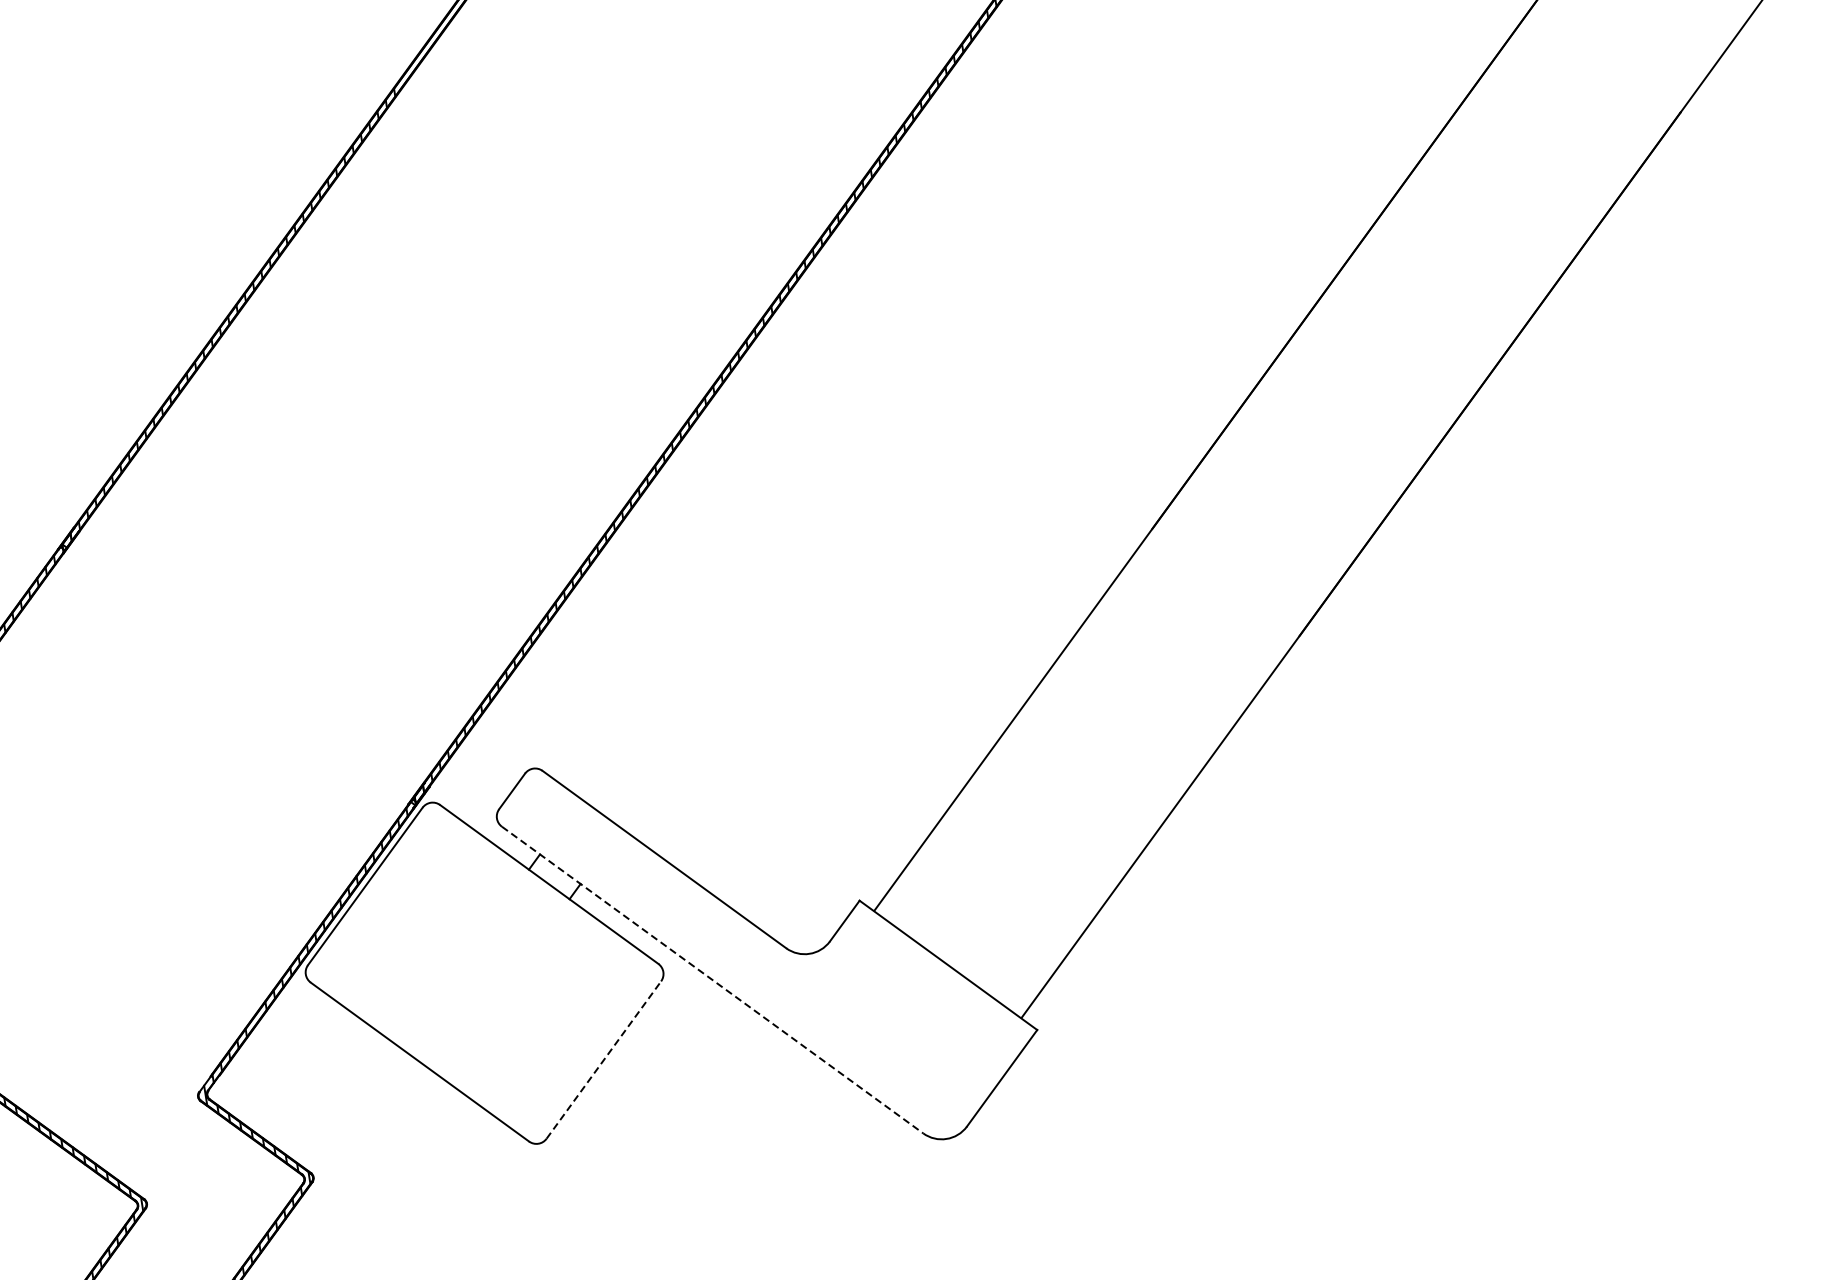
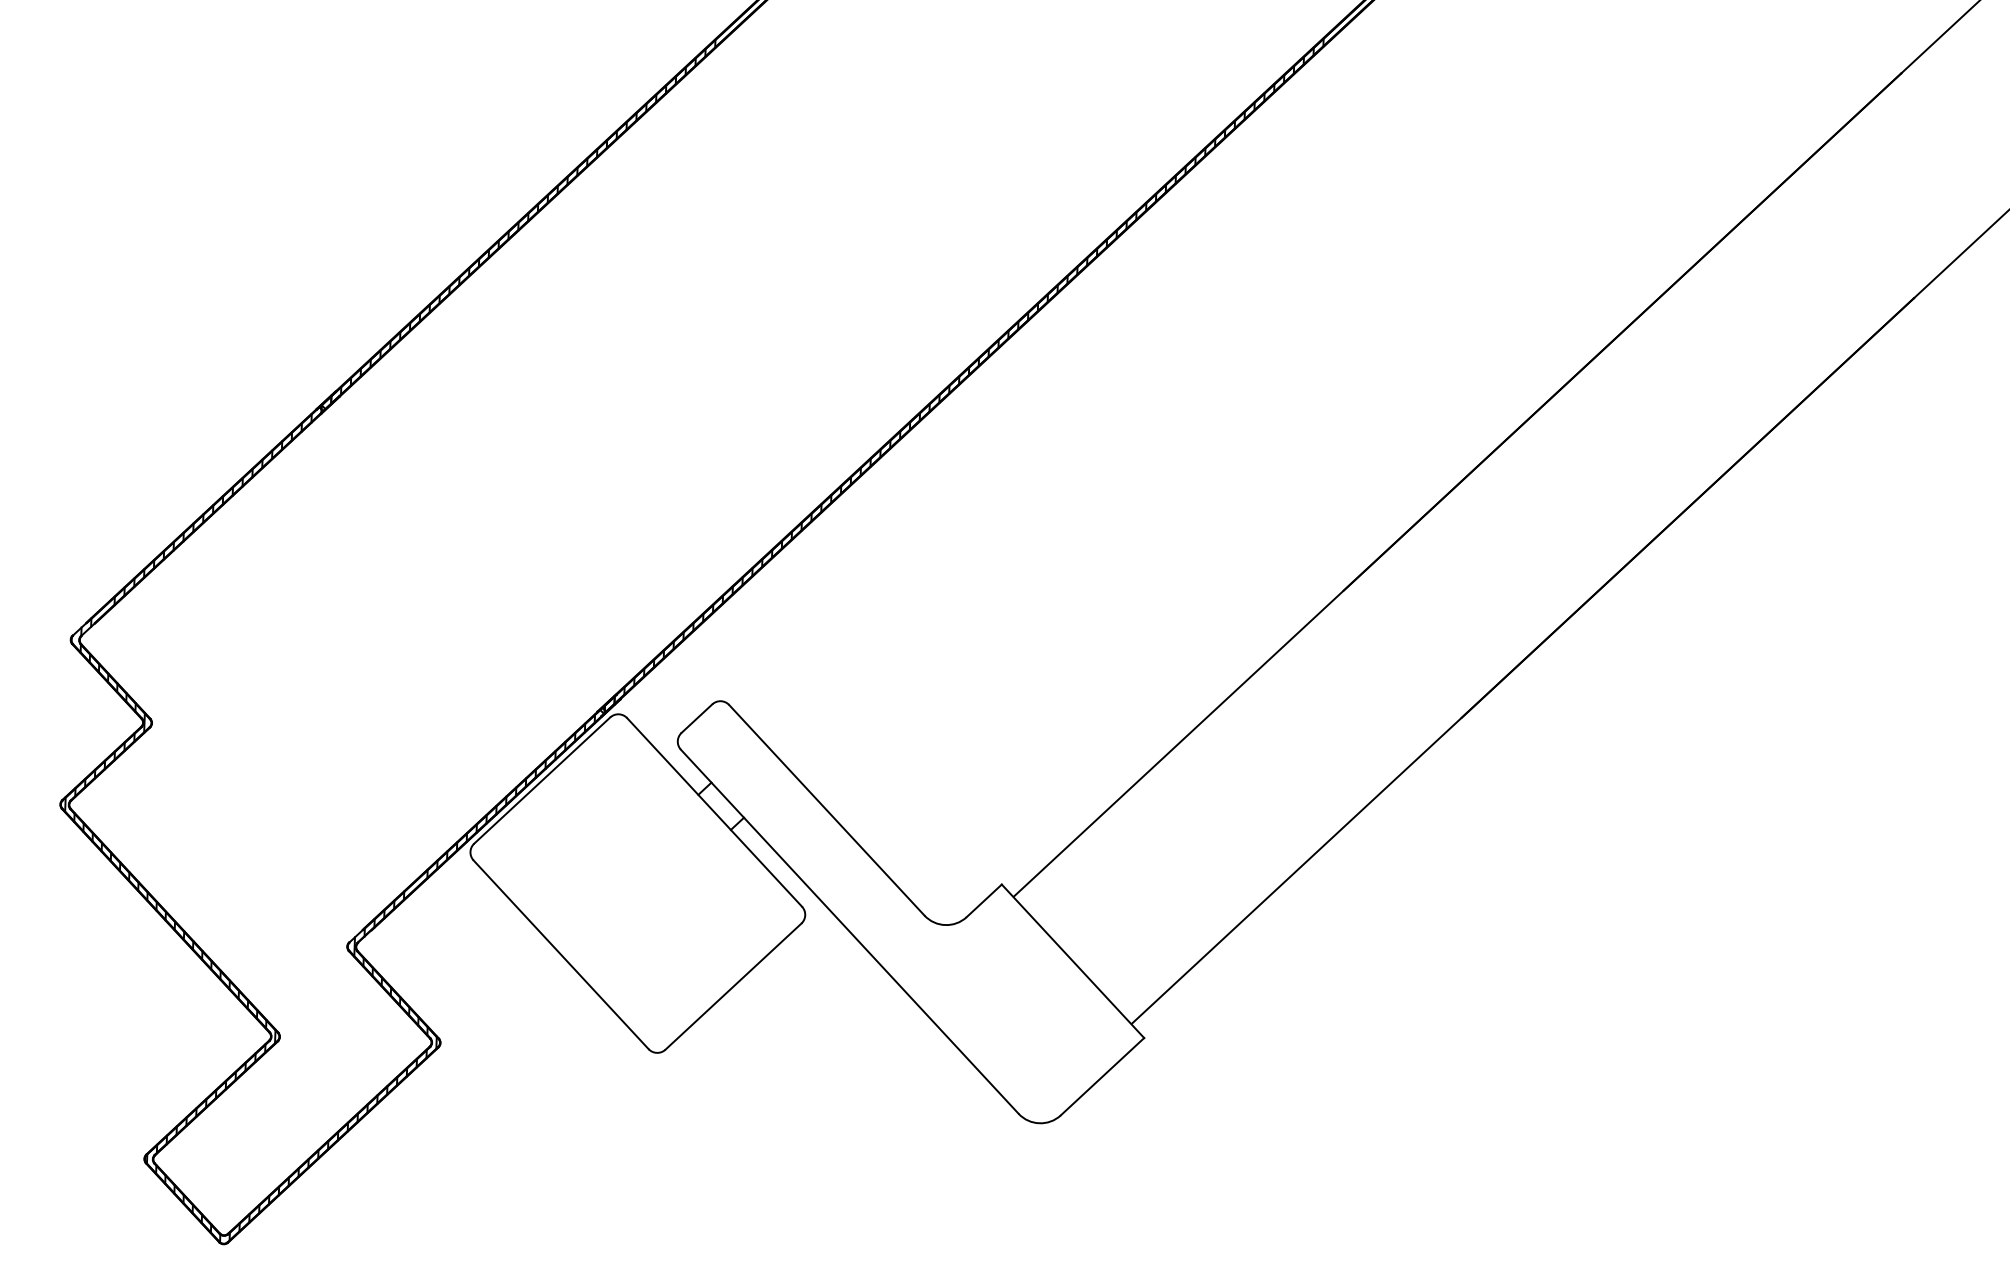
line: (713, 980) -> (850, 932), dashed -> solid
line: (603, 1059) -> (733, 986), dashed -> solid

